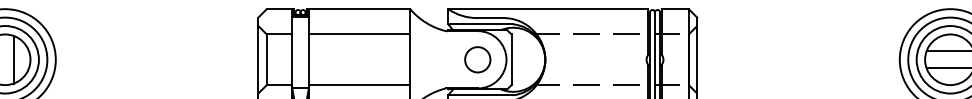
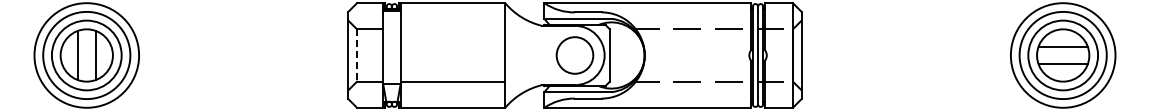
line: (359, 34) -> (452, 29), removed
line: (267, 59) -> (357, 55), solid -> dashed
circle: (477, 59) -> (574, 55), size x1.4

